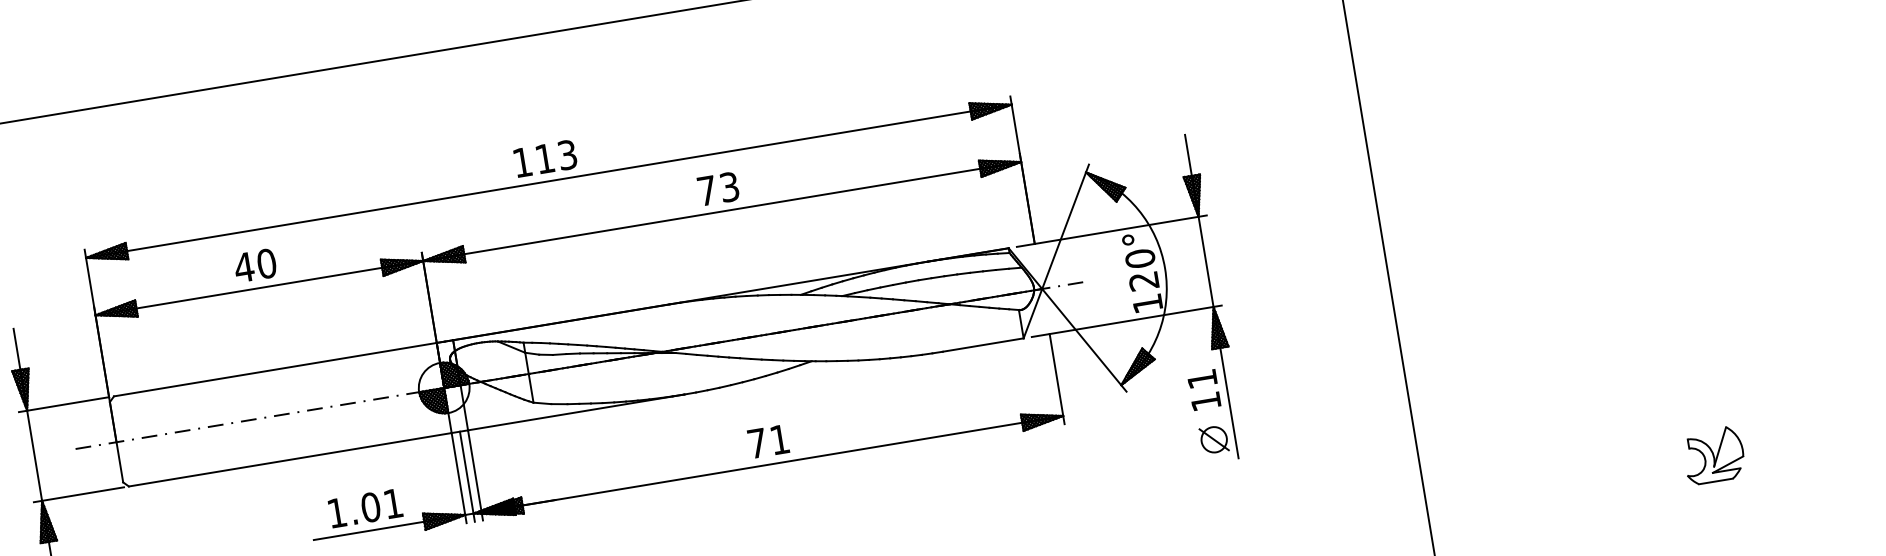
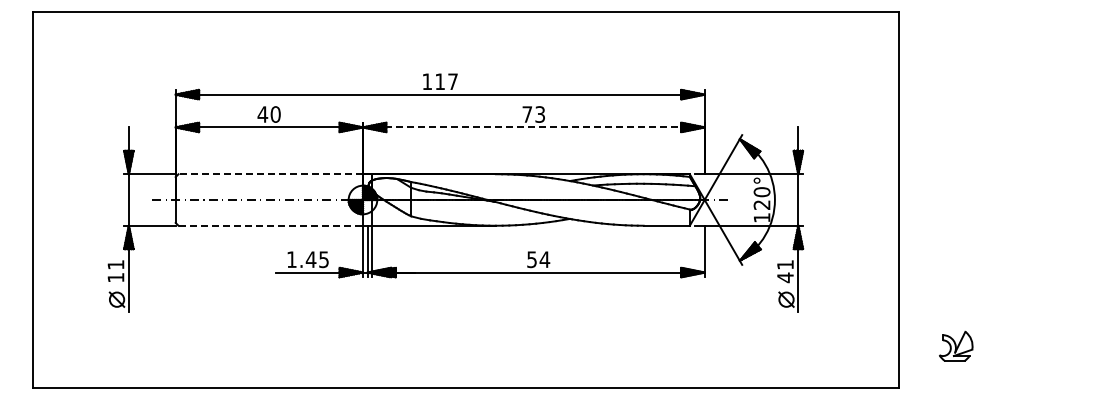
text: (566, 154) -> (452, 81), 113 -> 117
line: (721, 211) -> (533, 127), solid -> dashed
line: (275, 370) -> (270, 174), solid -> dashed
text: (1206, 401) -> (785, 277), 11 -> 41
text: (768, 441) -> (538, 259), 71 -> 54
part: (1714, 453) -> (956, 345), moved
line: (291, 459) -> (271, 225), solid -> dashed
text: (380, 505) -> (316, 259), 1.01 -> 1.45

